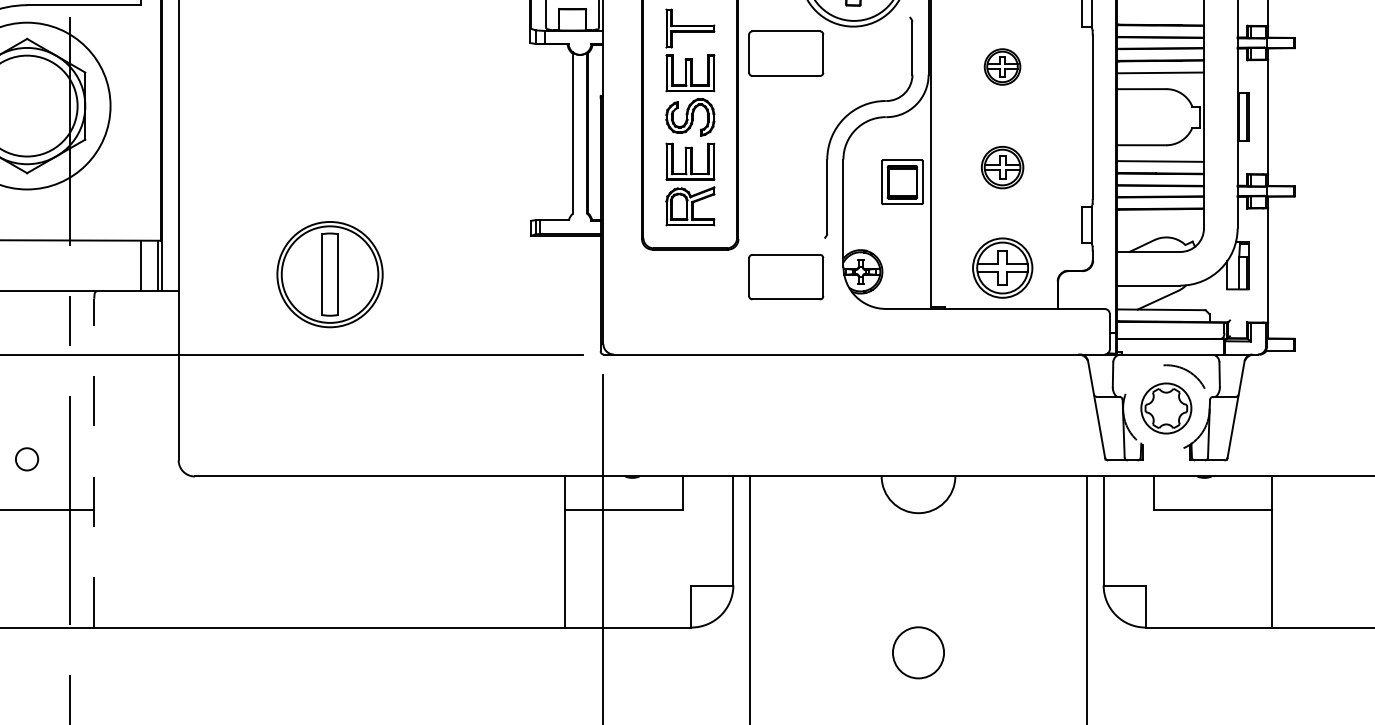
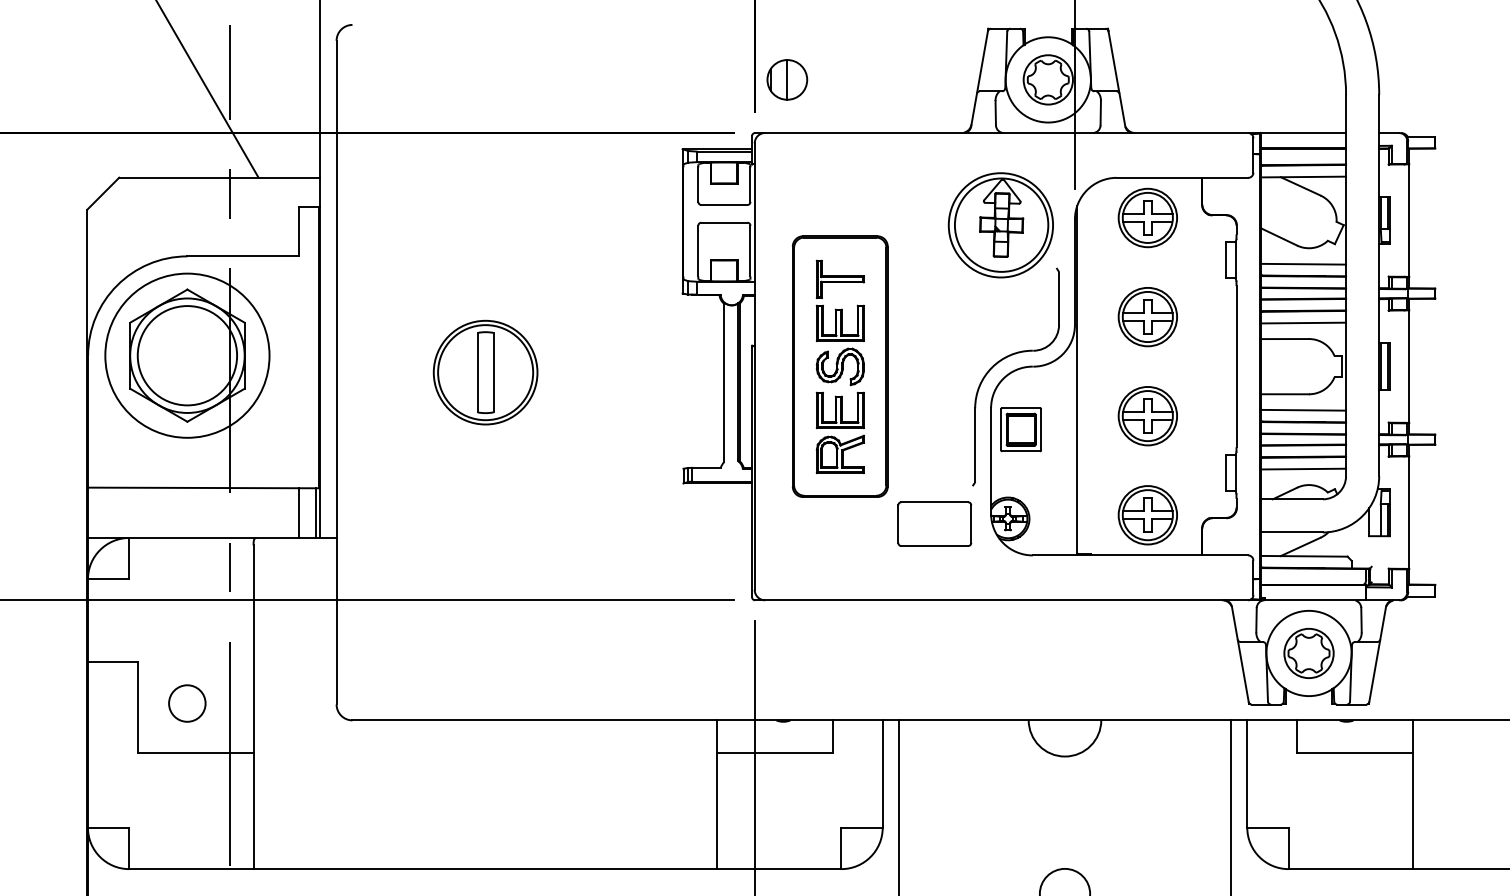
line: (1160, 12) -> (1303, 263), added
part: (785, 53) -> (934, 303), removed
part: (1002, 67) -> (1147, 317), size x1.67
part: (1002, 167) -> (1147, 416), size x1.43
part: (901, 182) -> (1020, 429), moved
line: (1160, 220) -> (1303, 468), added
part: (329, 274) -> (485, 372), moved
circle: (1165, 408) -> (1308, 653), dashed -> solid
circle: (27, 459) -> (187, 703), size x1.67
line: (94, 463) -> (253, 707), dashed -> solid

